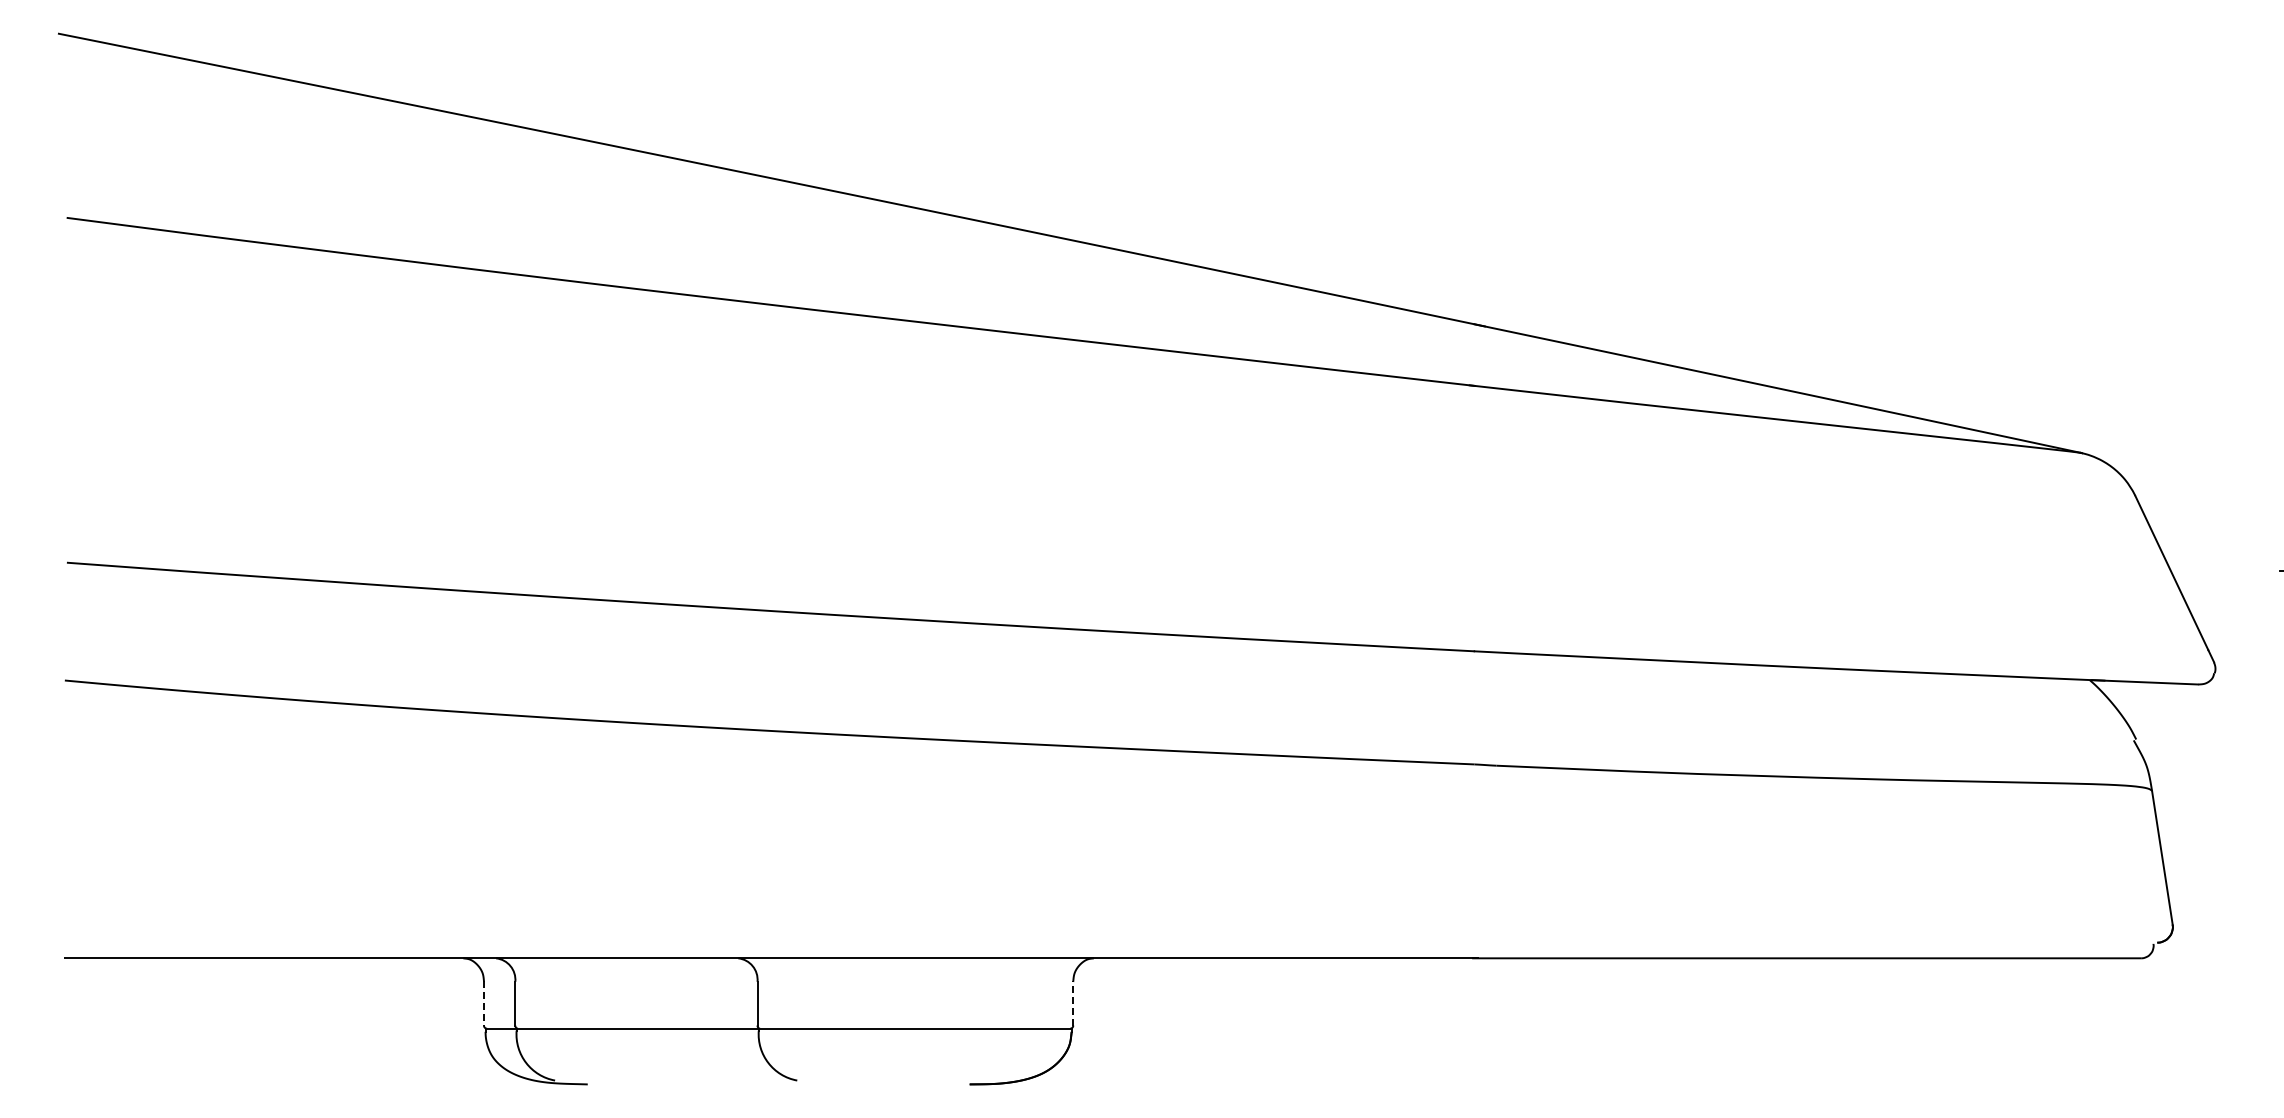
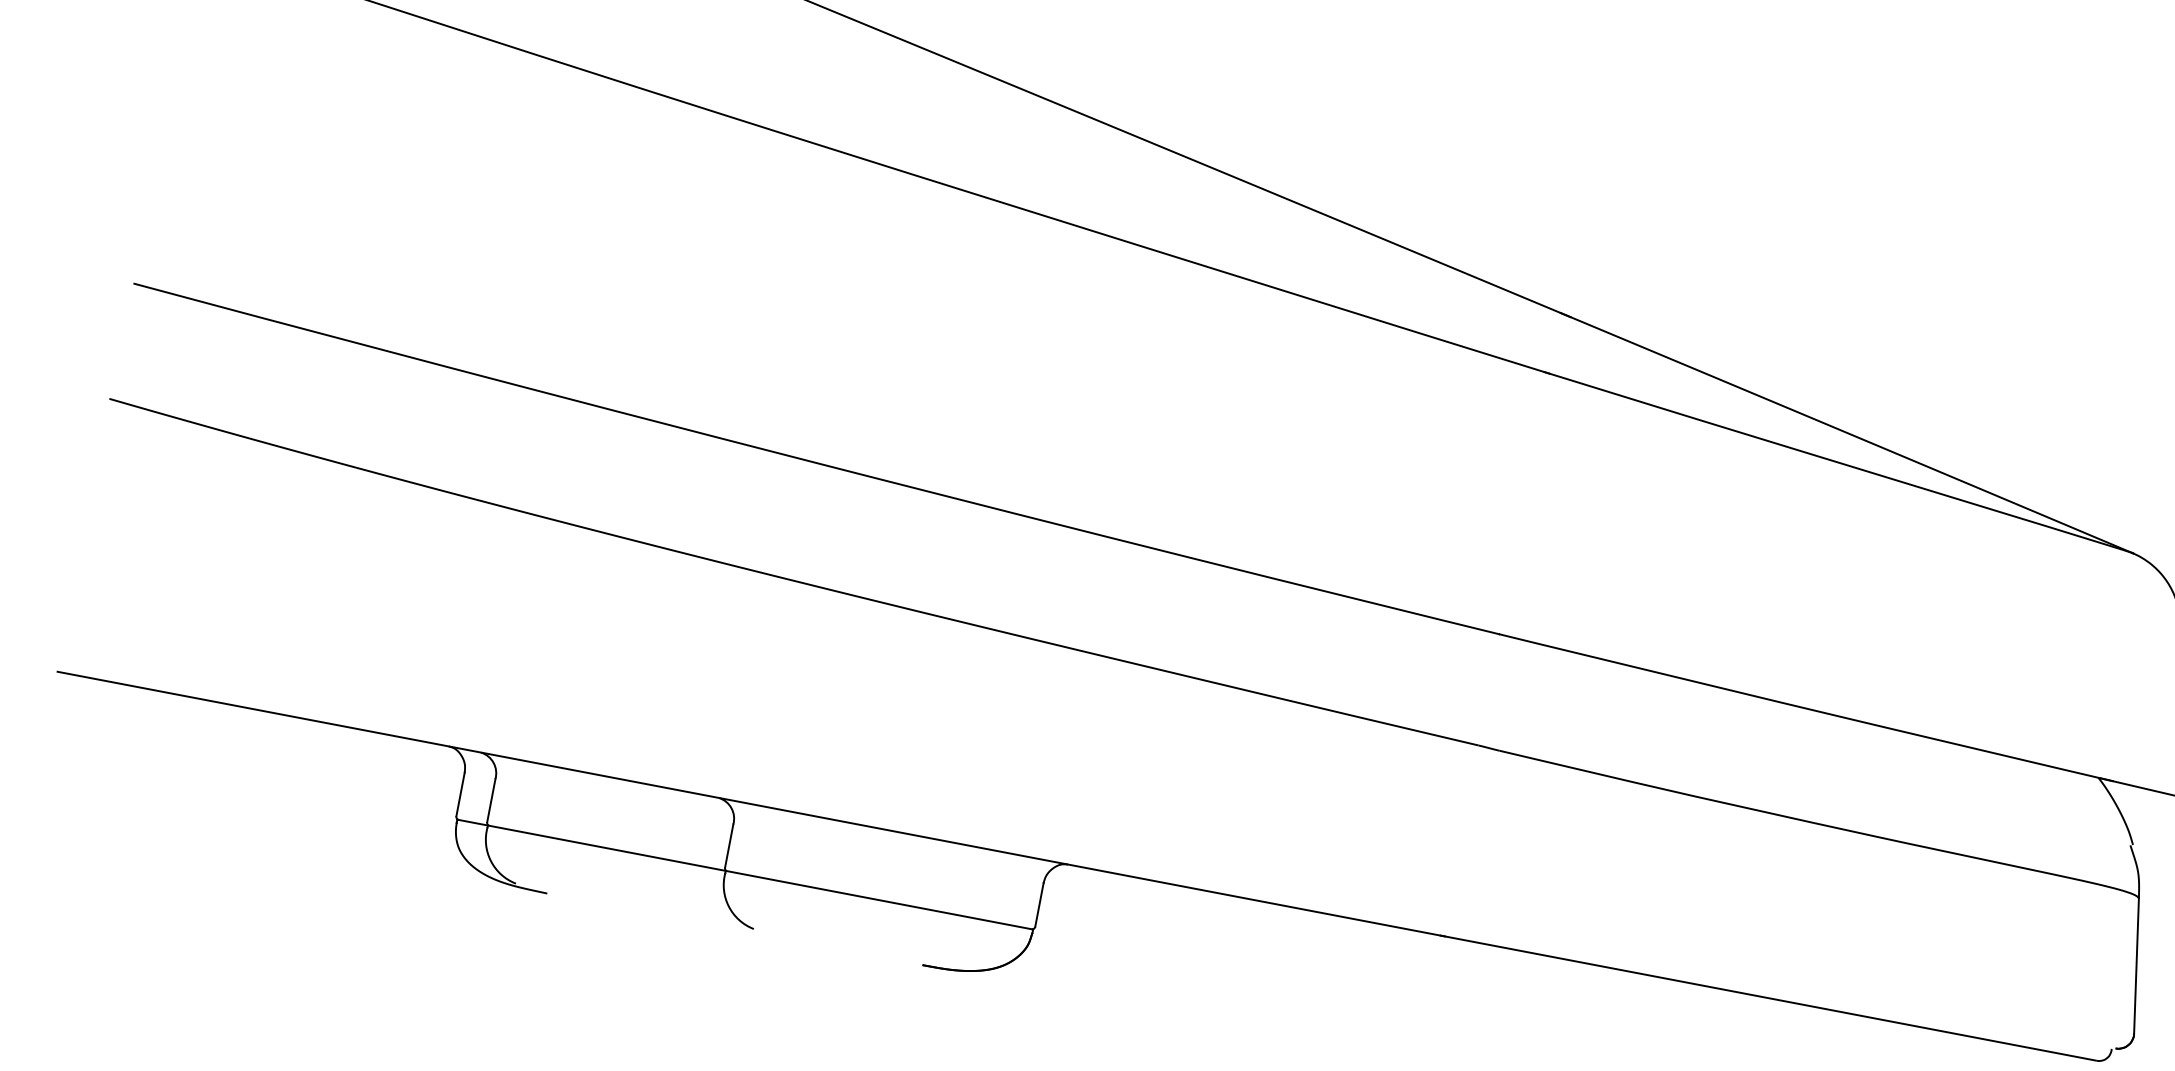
line: (1073, 1002) -> (1039, 904), dashed -> solid
line: (483, 1003) -> (460, 794), dashed -> solid

